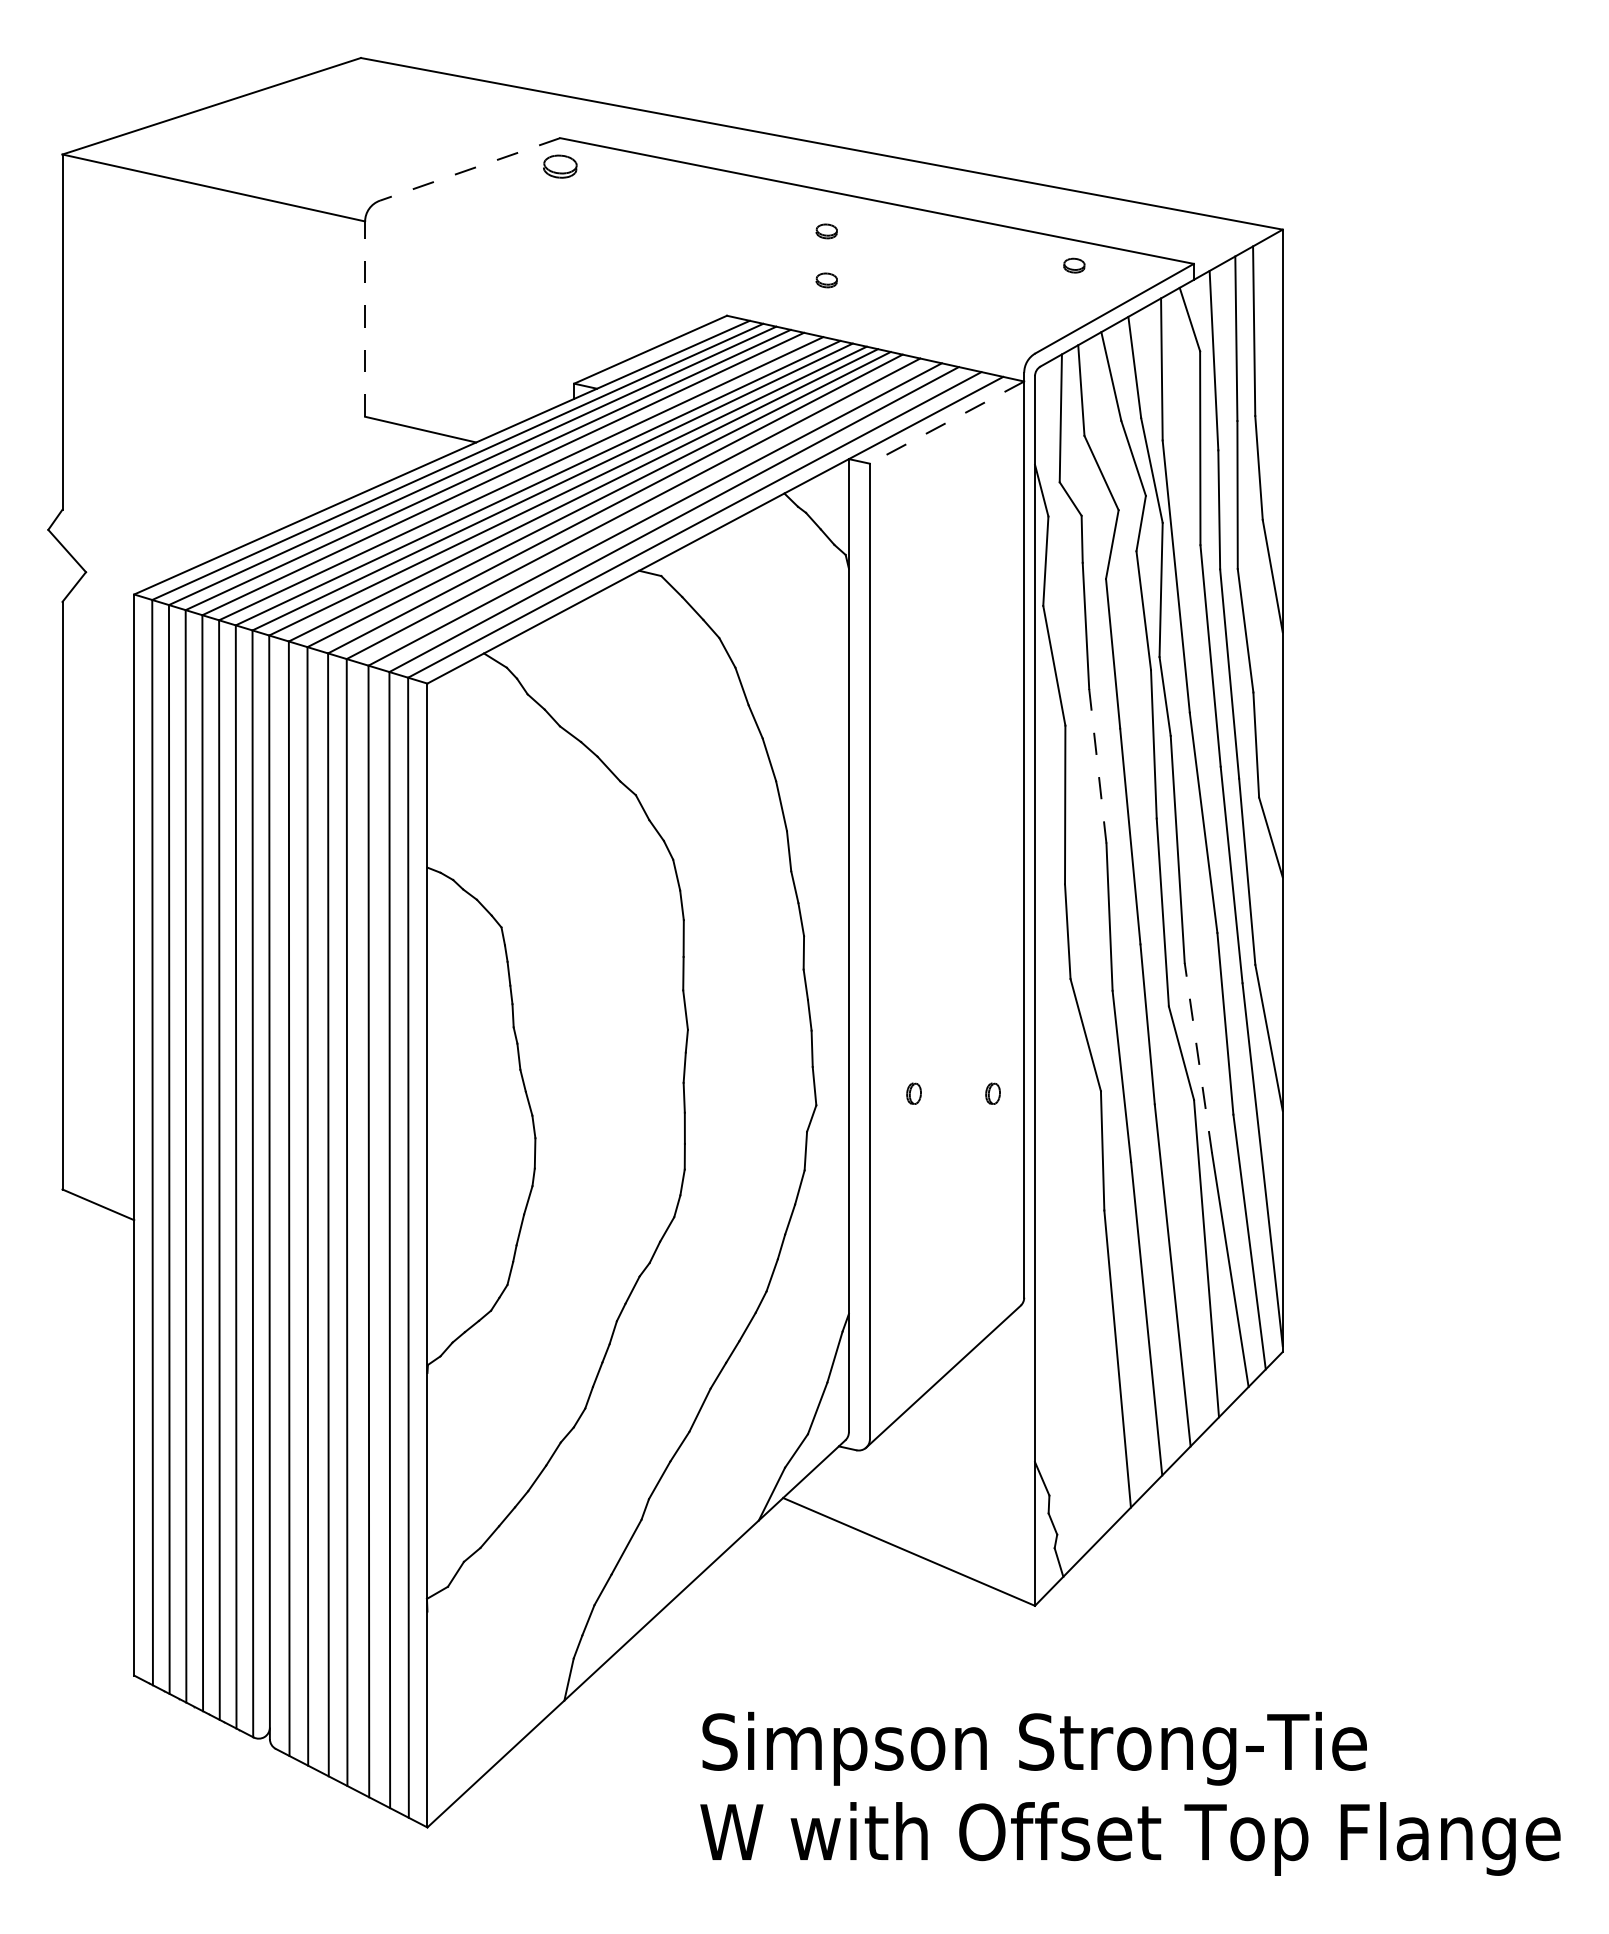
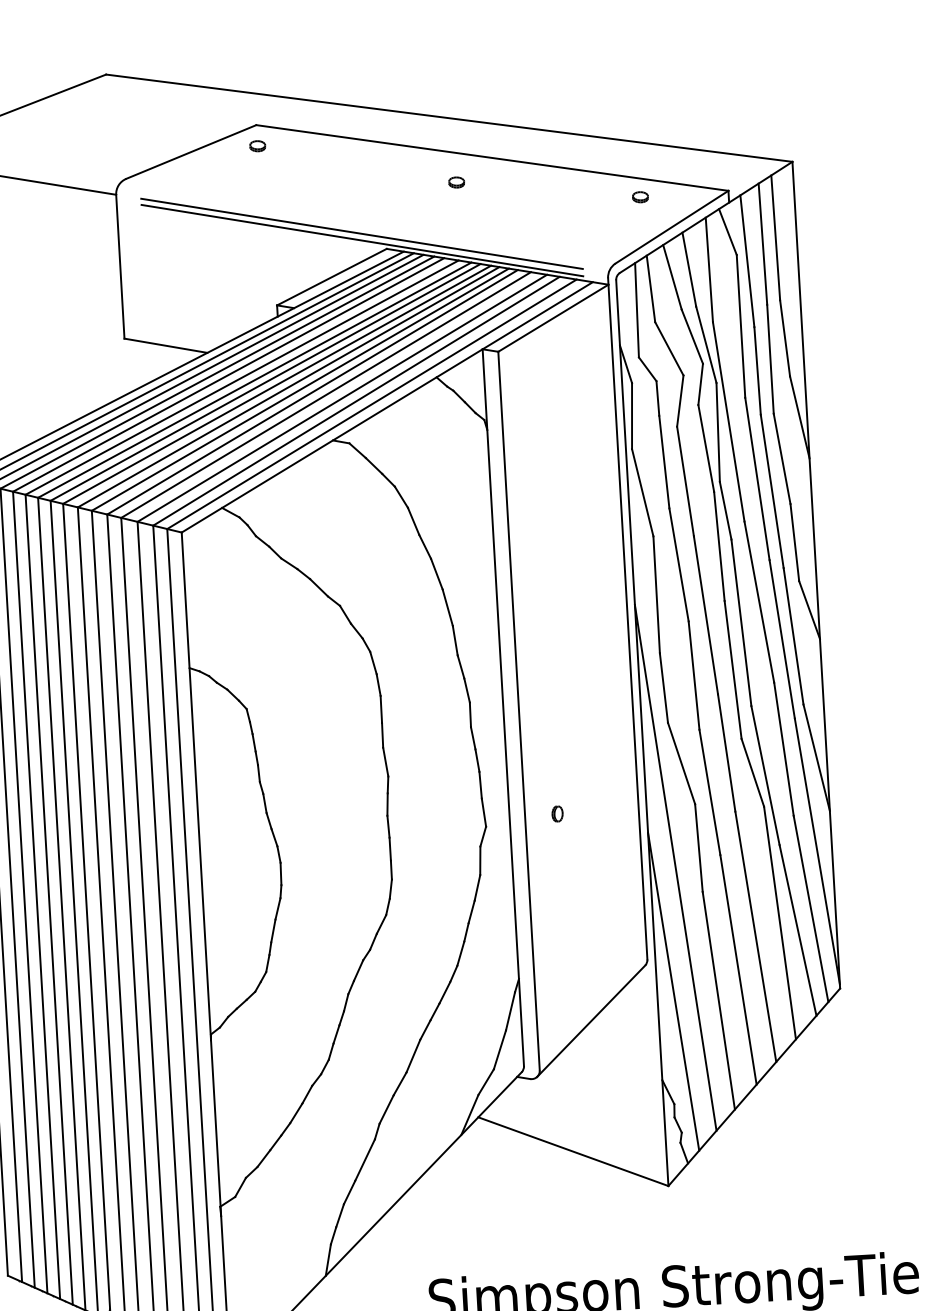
part: (560, 166) -> (257, 146), size x0.62
line: (469, 169) -> (190, 152), dashed -> solid
part: (826, 280) -> (458, 218), removed
line: (694, 293) -> (361, 233), added
line: (694, 302) -> (362, 240), added
line: (365, 319) -> (120, 266), dashed -> solid
line: (946, 422) -> (552, 318), dashed -> solid
line: (1097, 766) -> (678, 565), dashed -> solid
line: (1198, 1057) -> (765, 775), dashed -> solid
part: (992, 1093) -> (615, 810), removed
line: (1069, 1175) -> (675, 867), added
line: (1057, 1343) -> (673, 991), added

